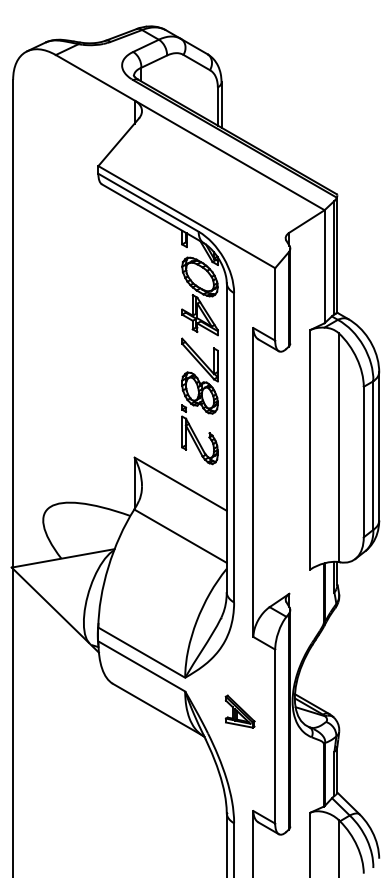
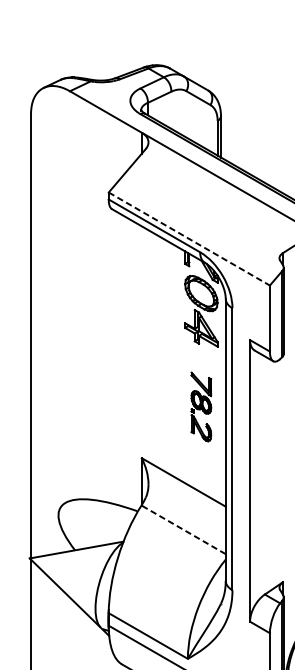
line: (187, 217) -> (189, 239), solid -> dashed
part: (199, 401) -> (200, 407), size x0.6
line: (180, 535) -> (183, 529), solid -> dashed

